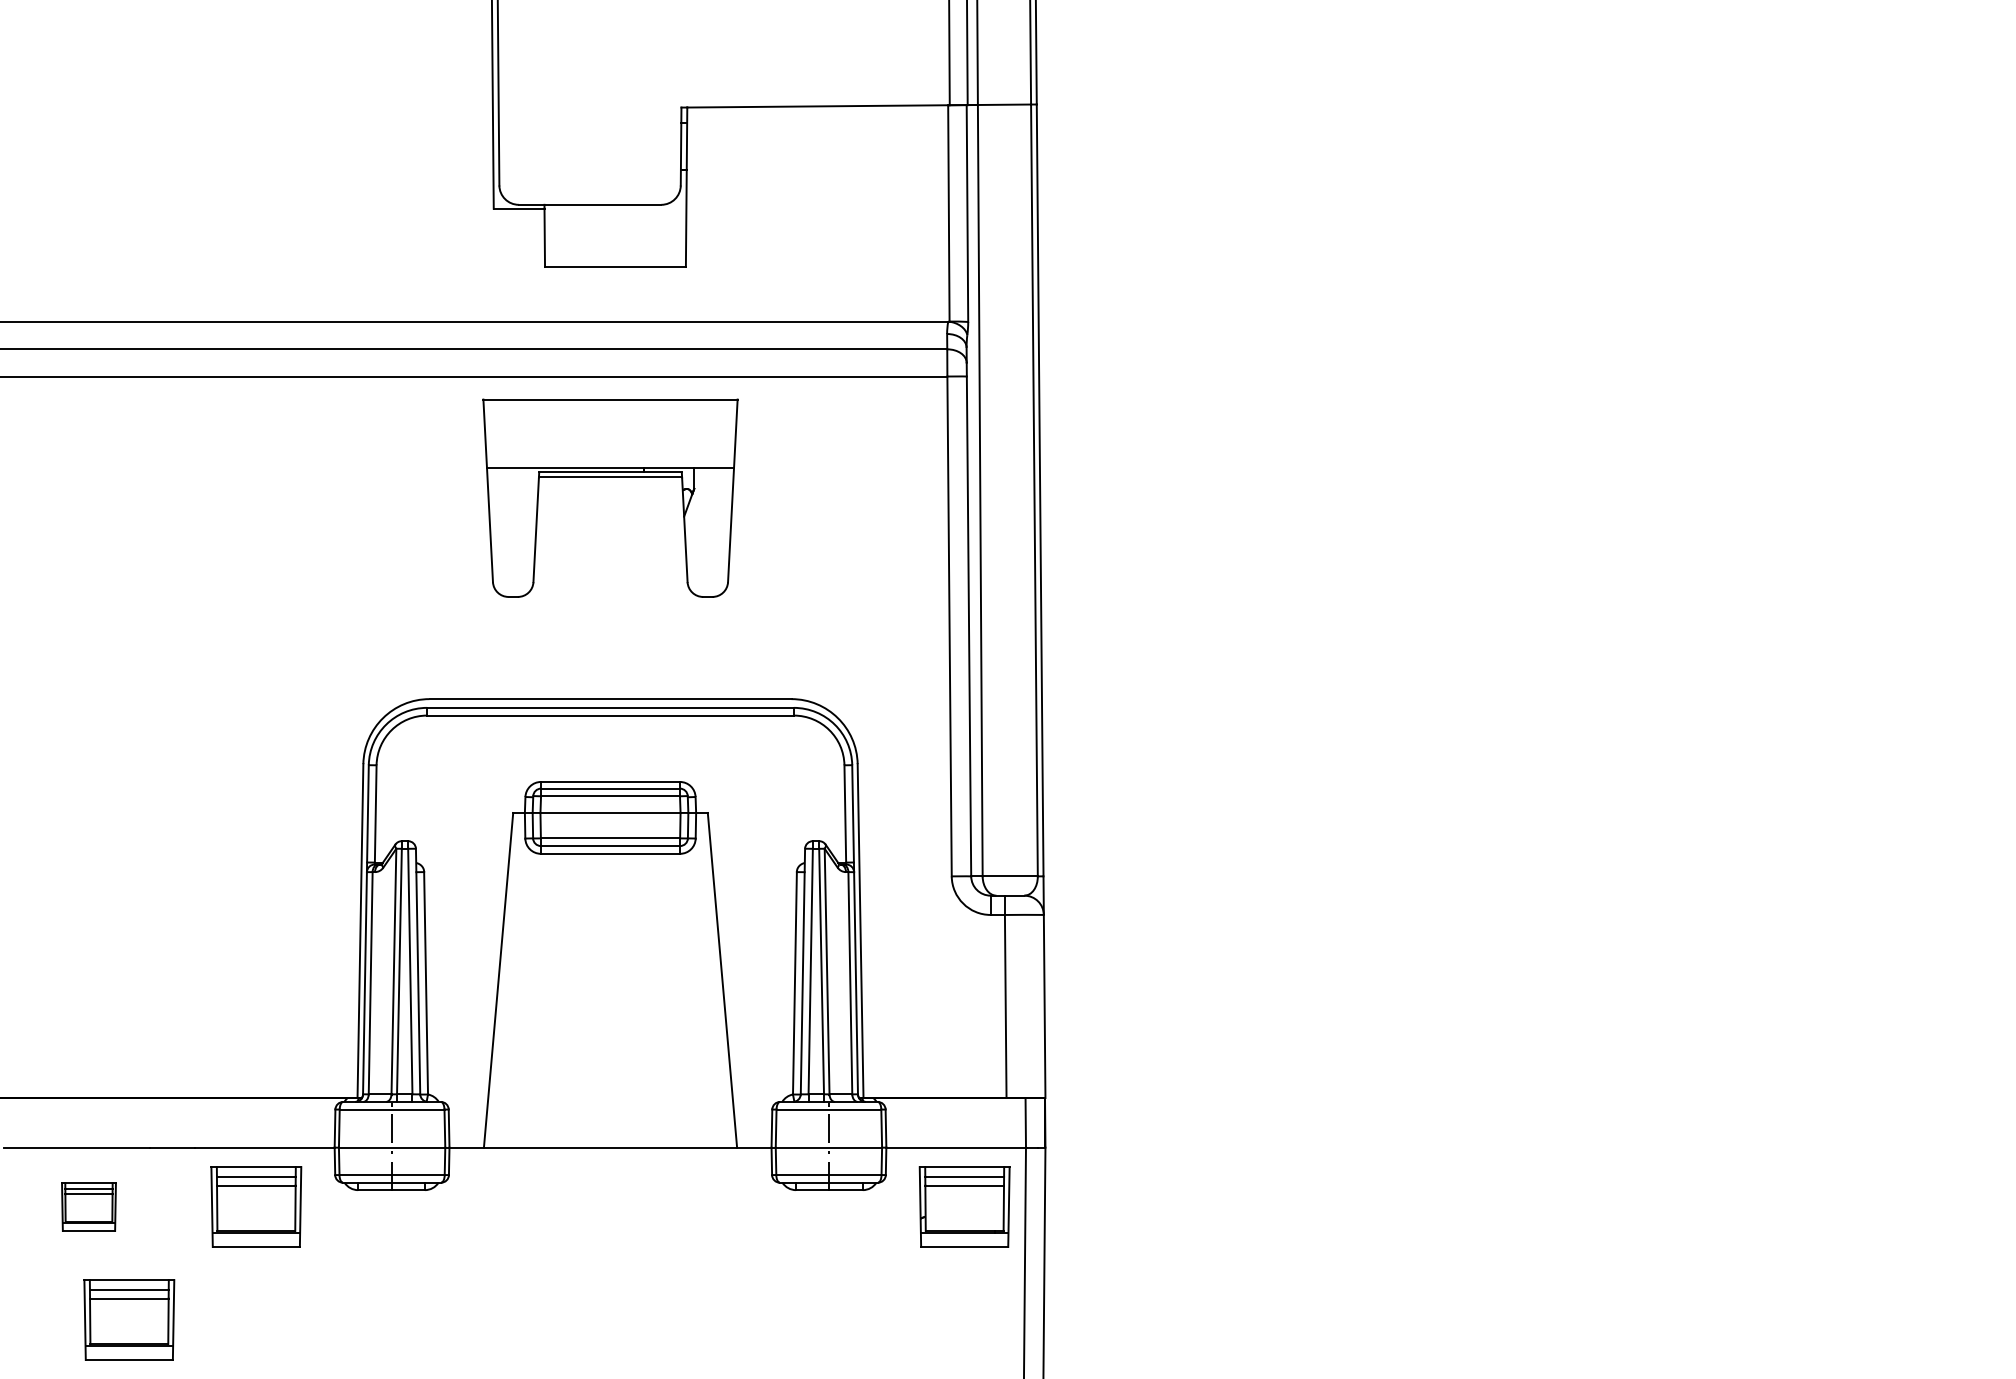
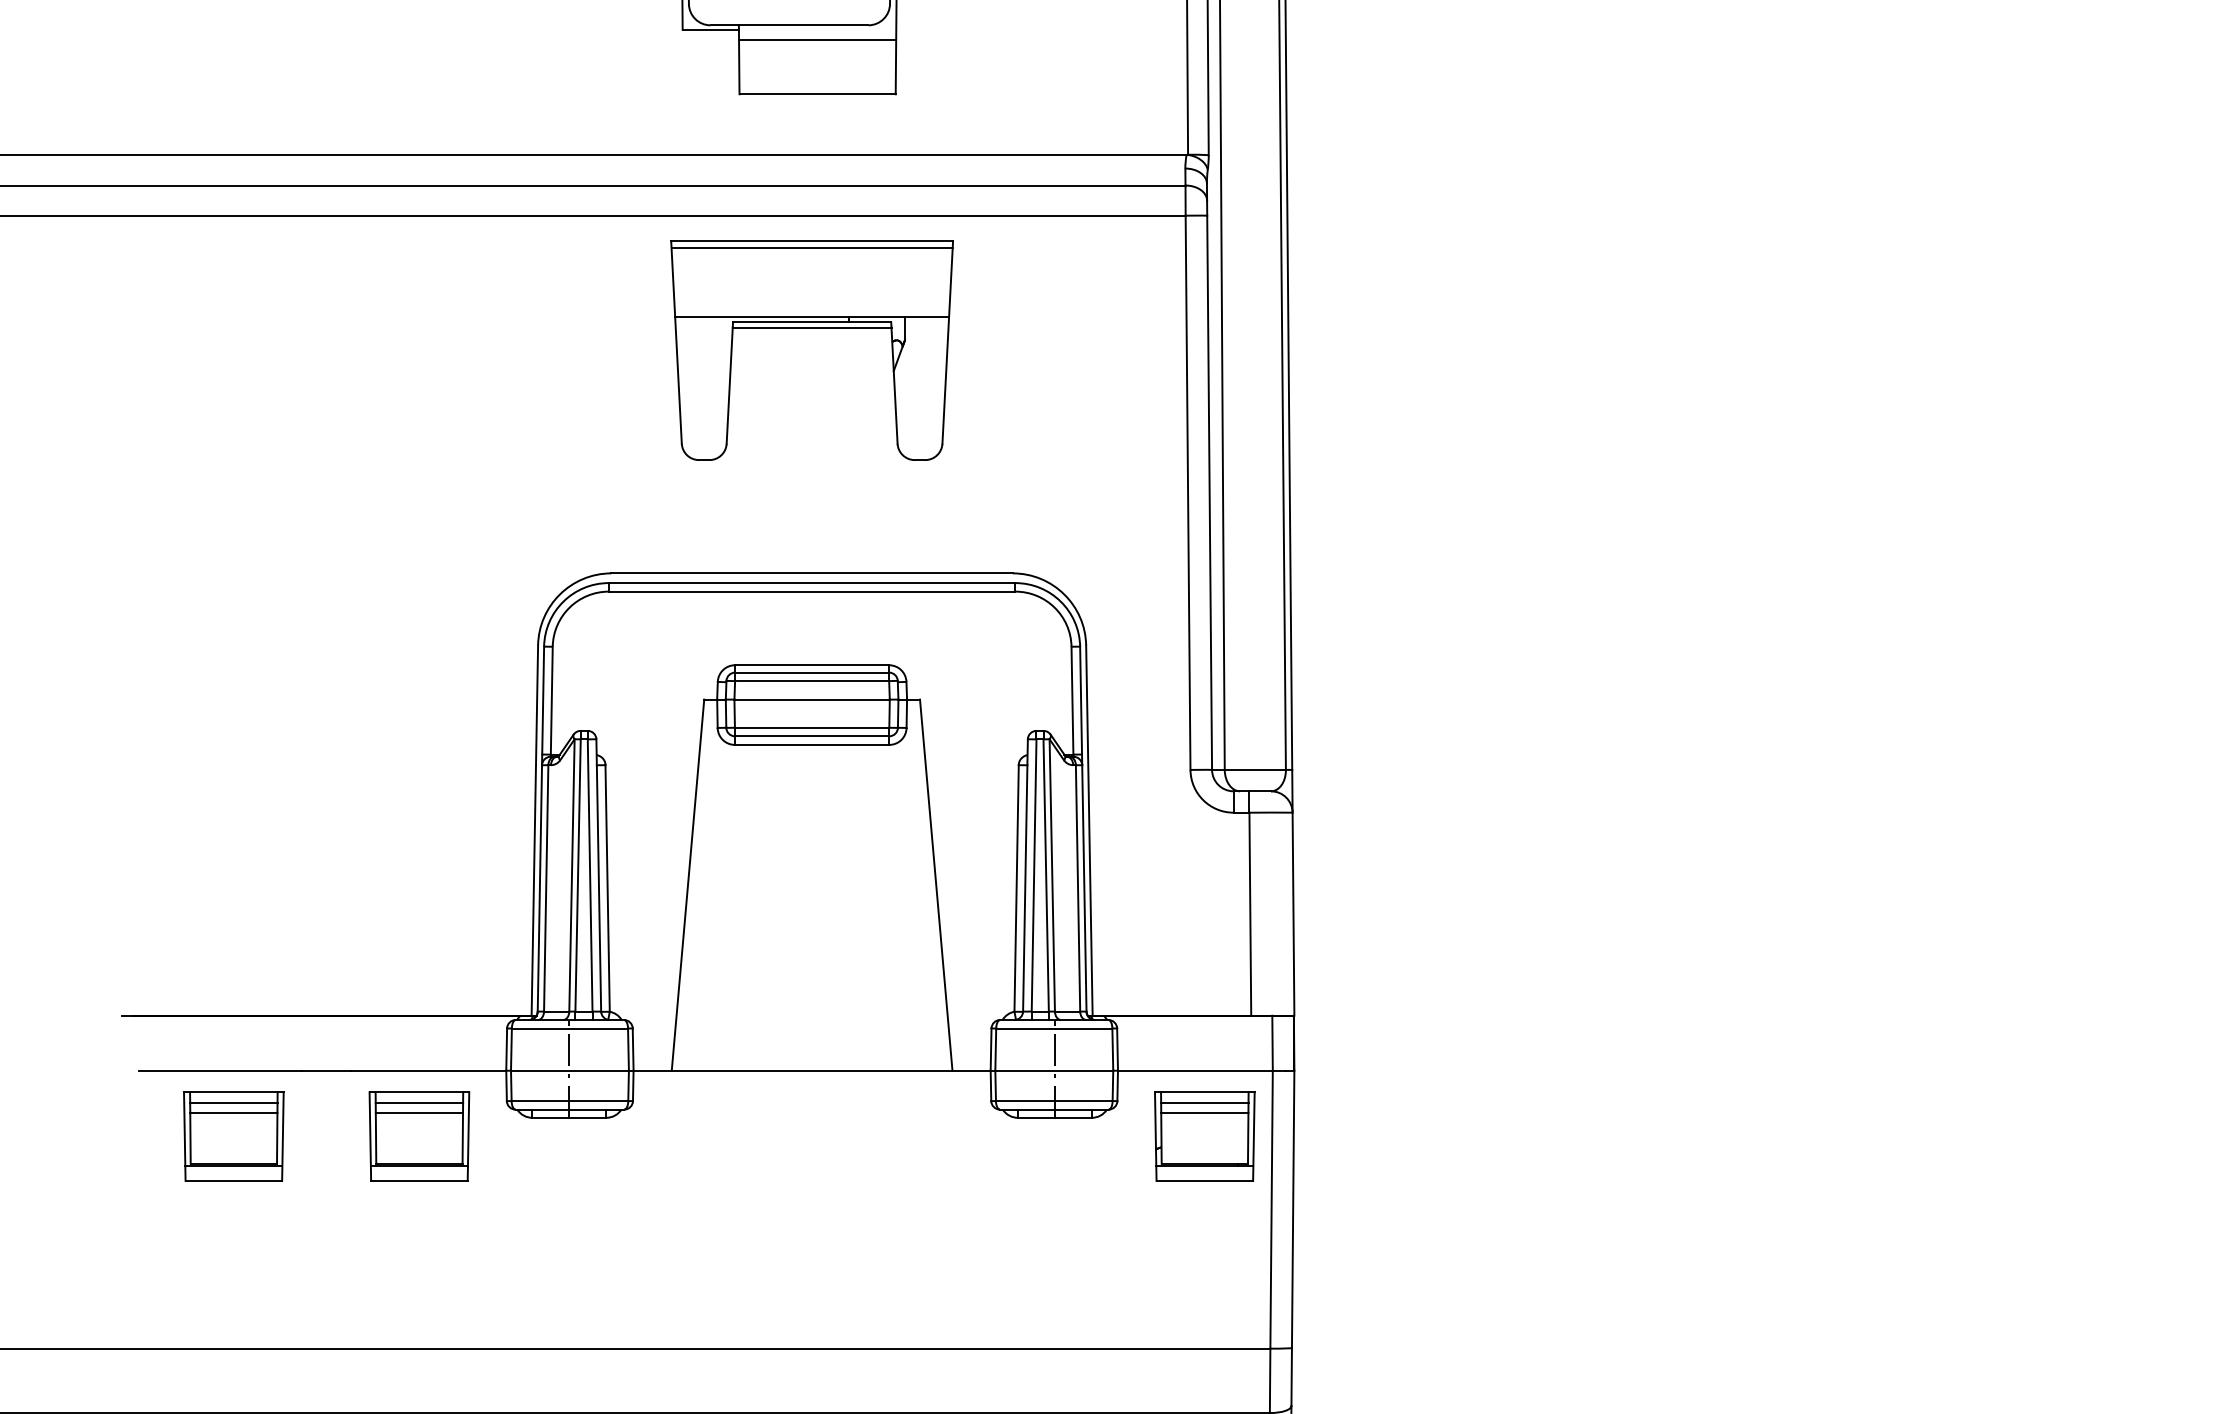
line: (615, 217) -> (817, 39), added
line: (610, 405) -> (812, 247), added
part: (88, 1206) -> (233, 1135), size x1.67
part: (129, 1319) -> (278, 1261), removed

